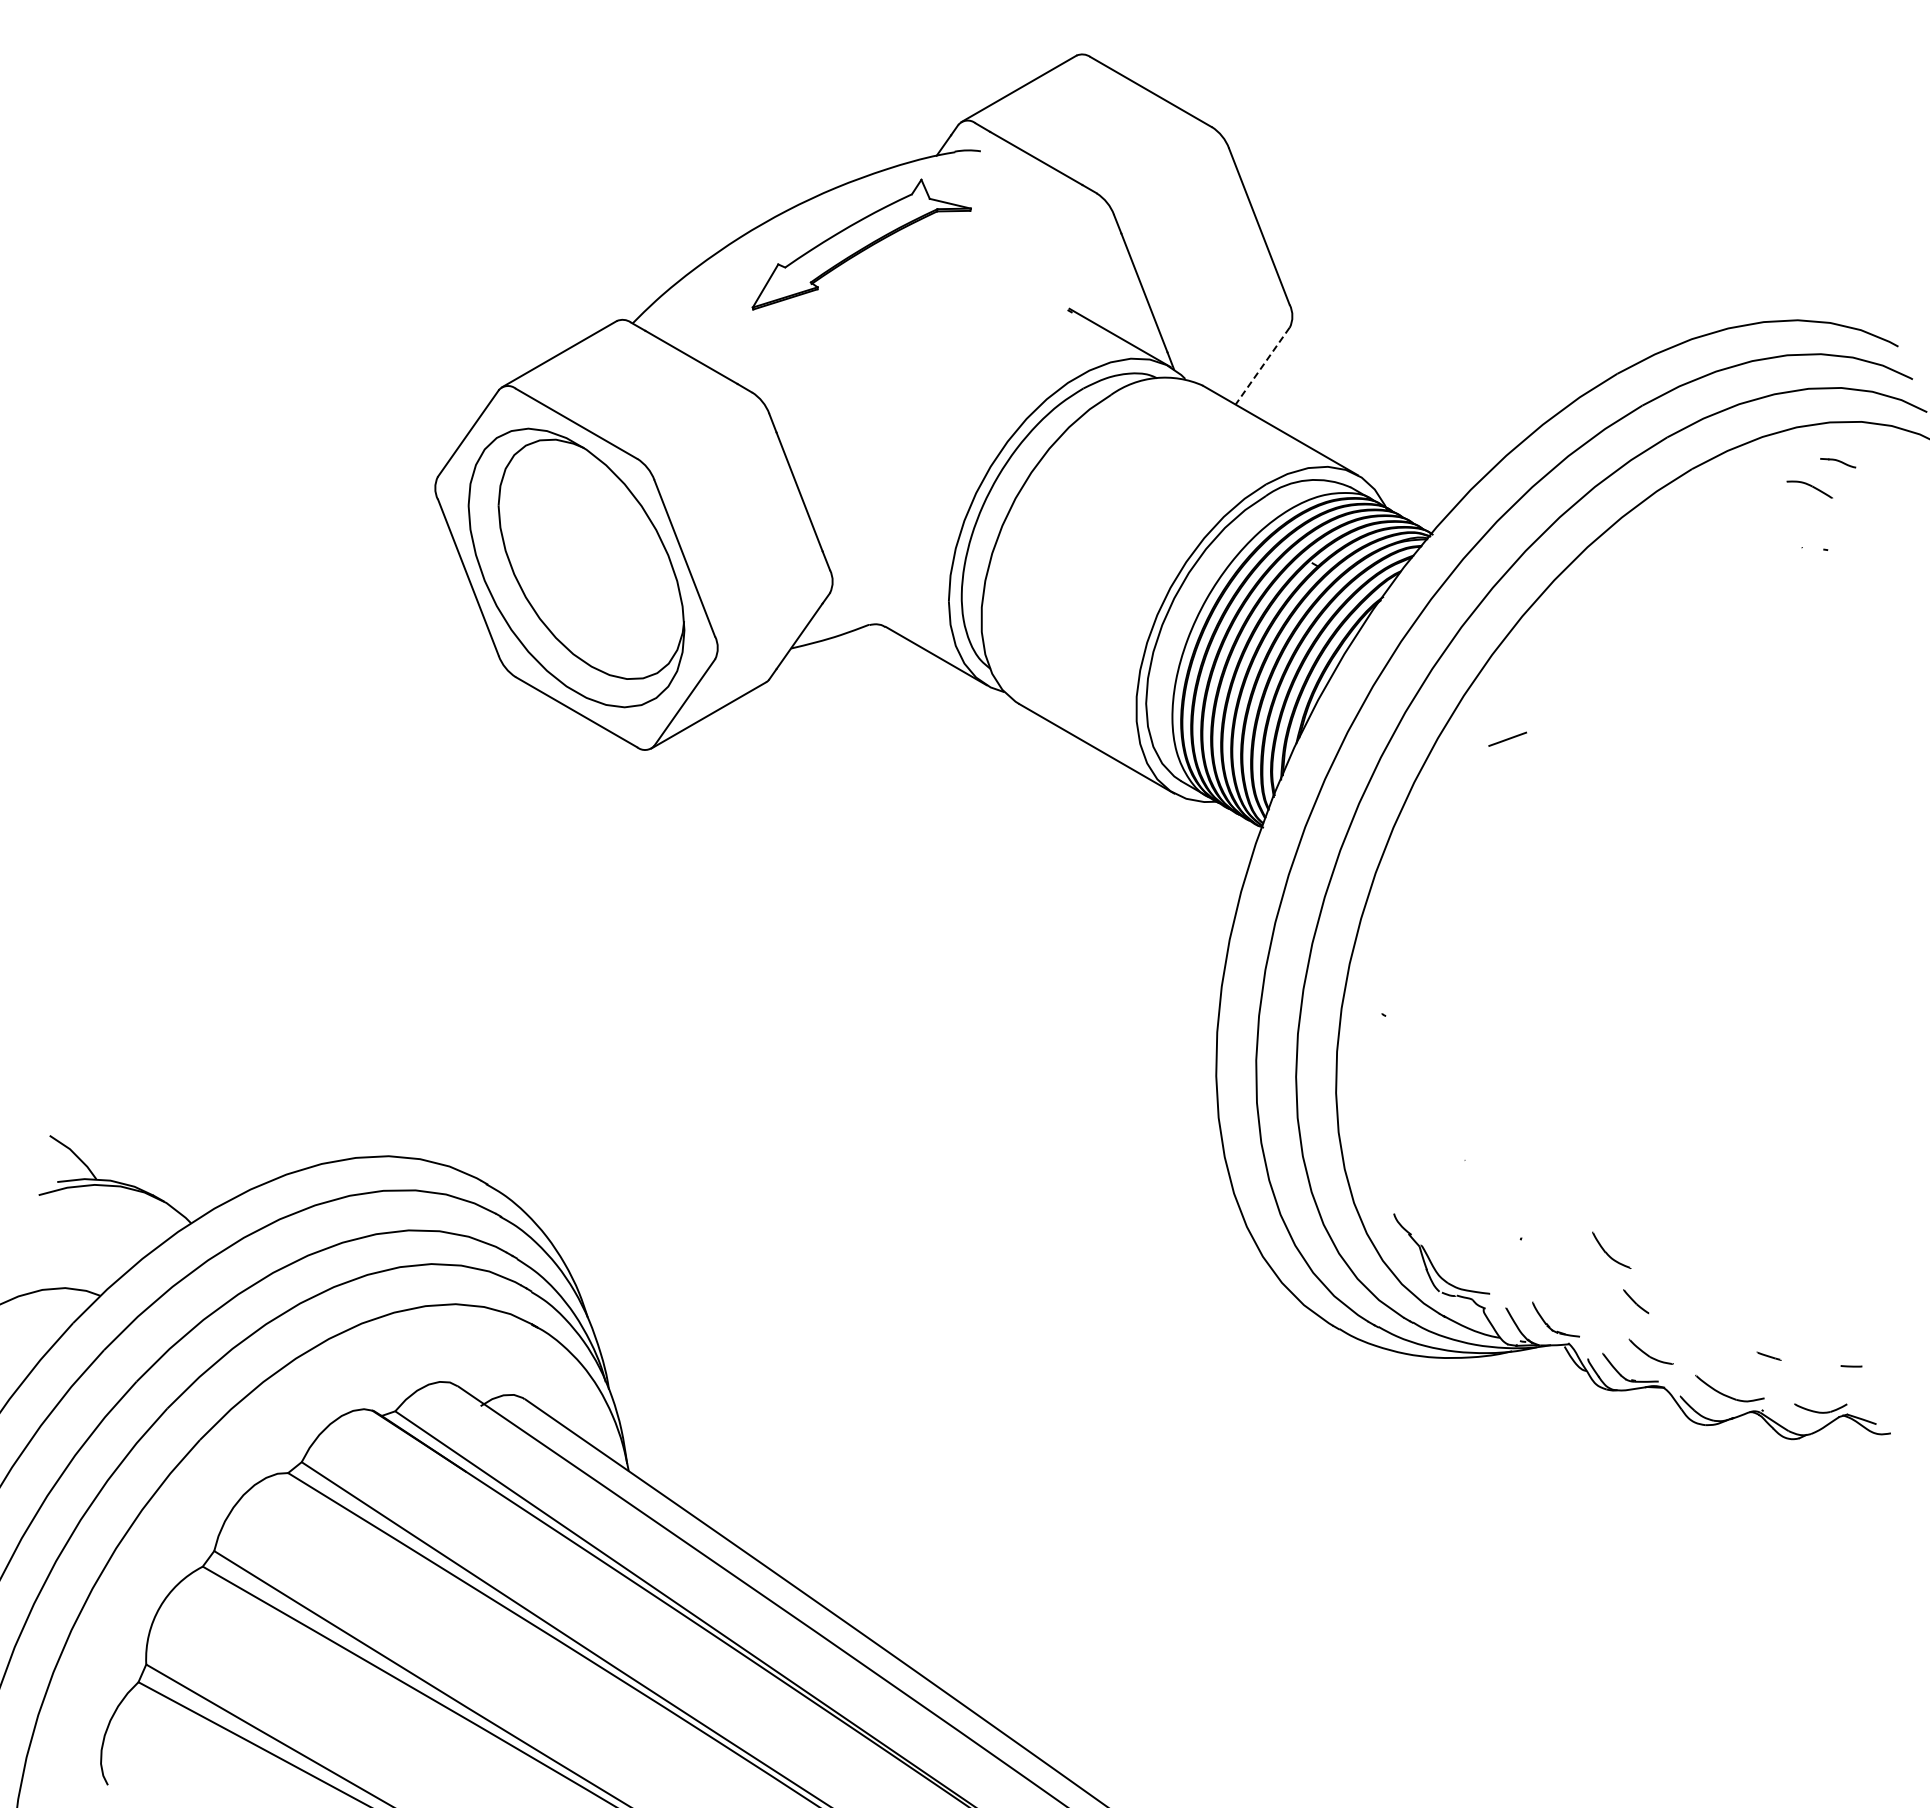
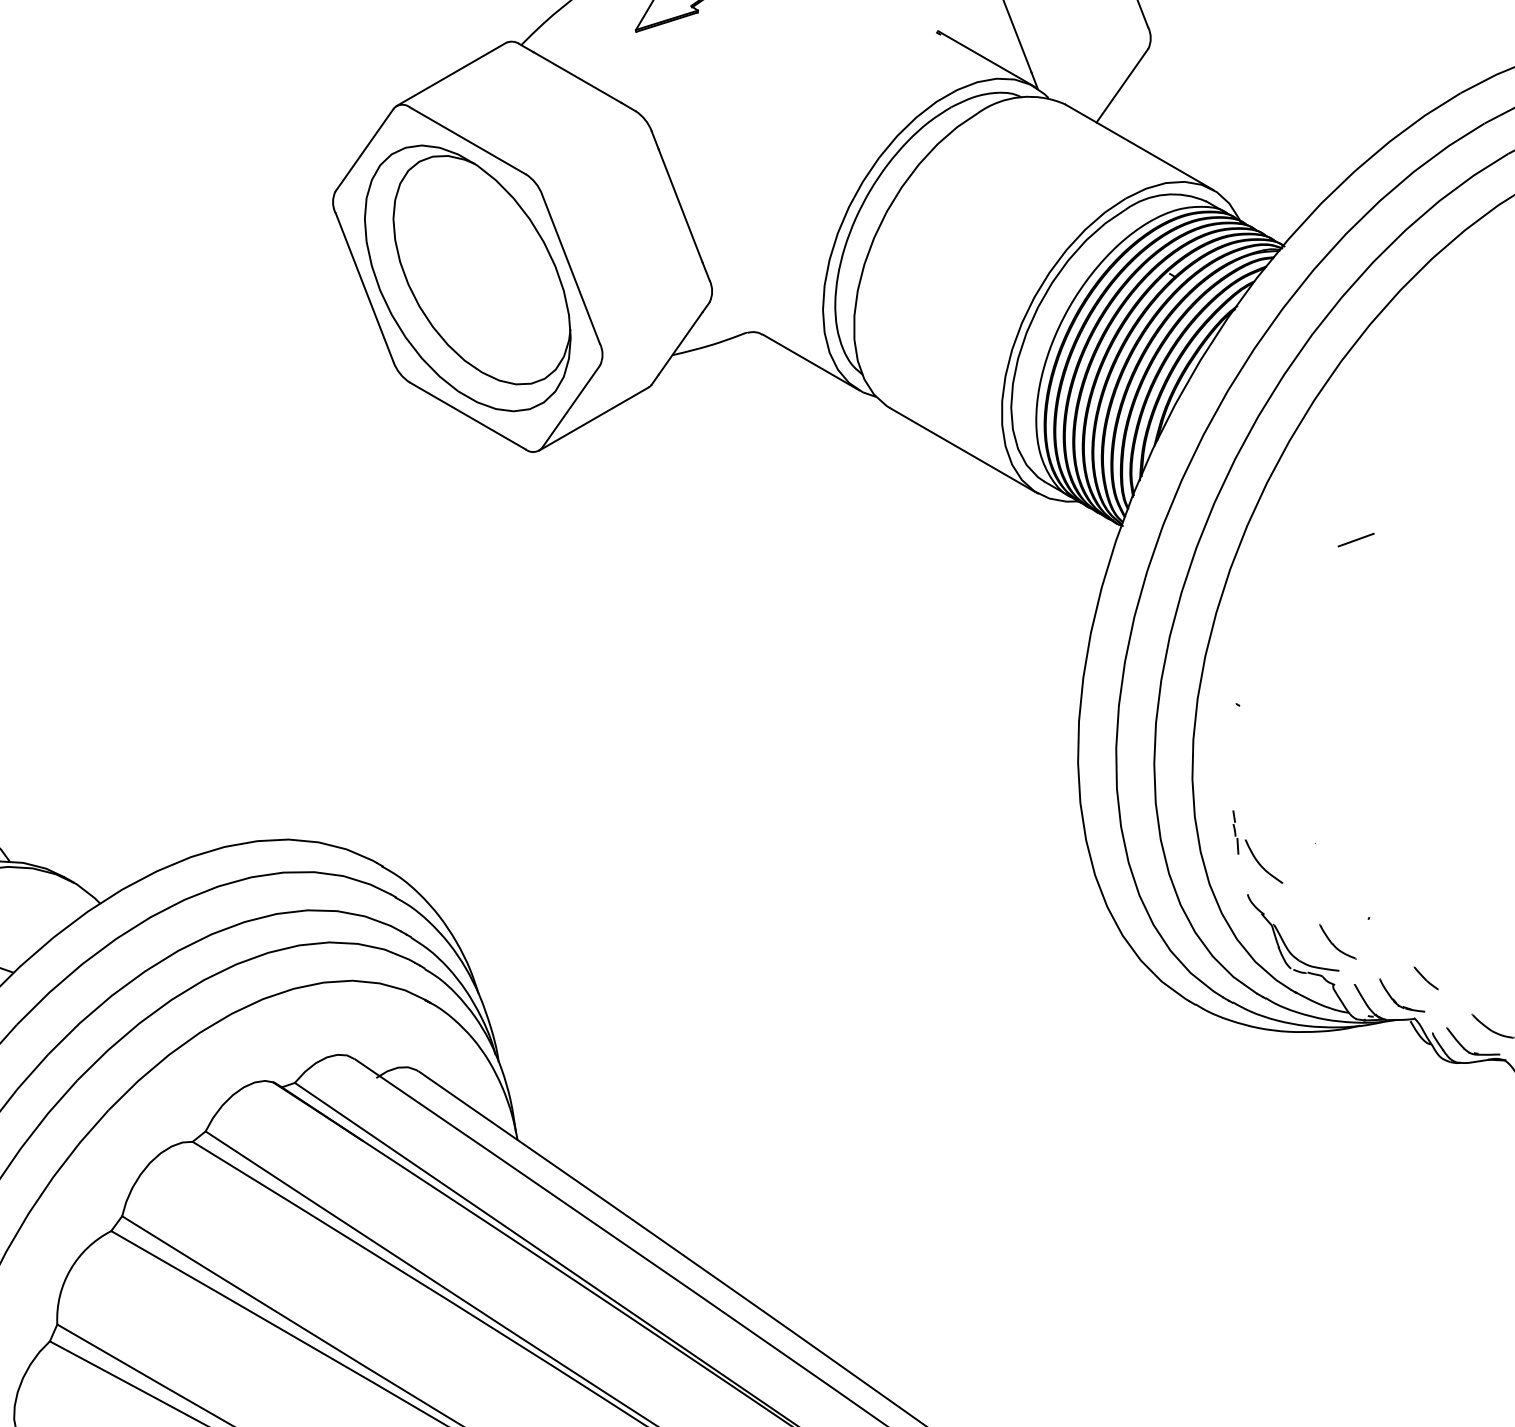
line: (1262, 366) -> (1122, 86), dashed -> solid
line: (1507, 738) -> (1355, 539), moved
part: (1398, 1167) -> (1251, 850), added
part: (1611, 1249) -> (1337, 940), moved
part: (1636, 1301) -> (1426, 978), moved

